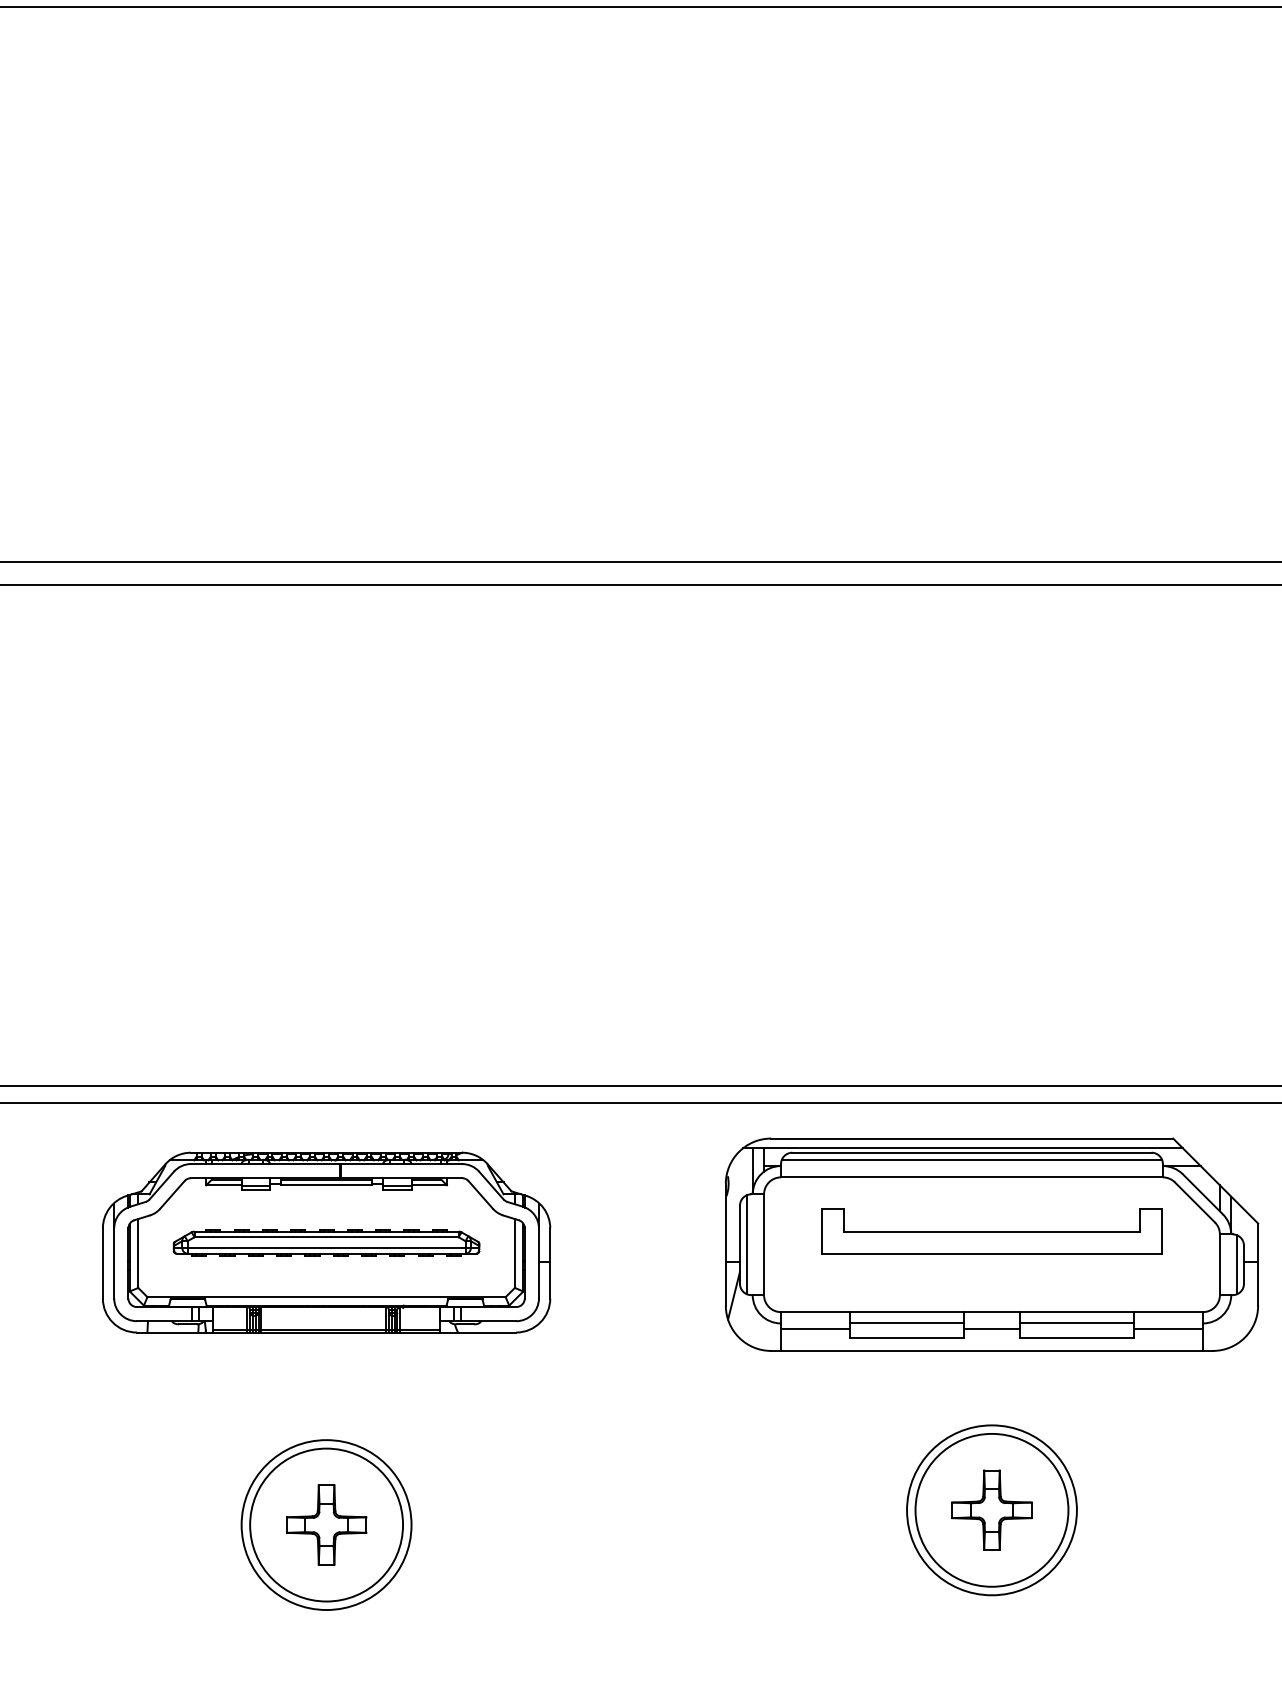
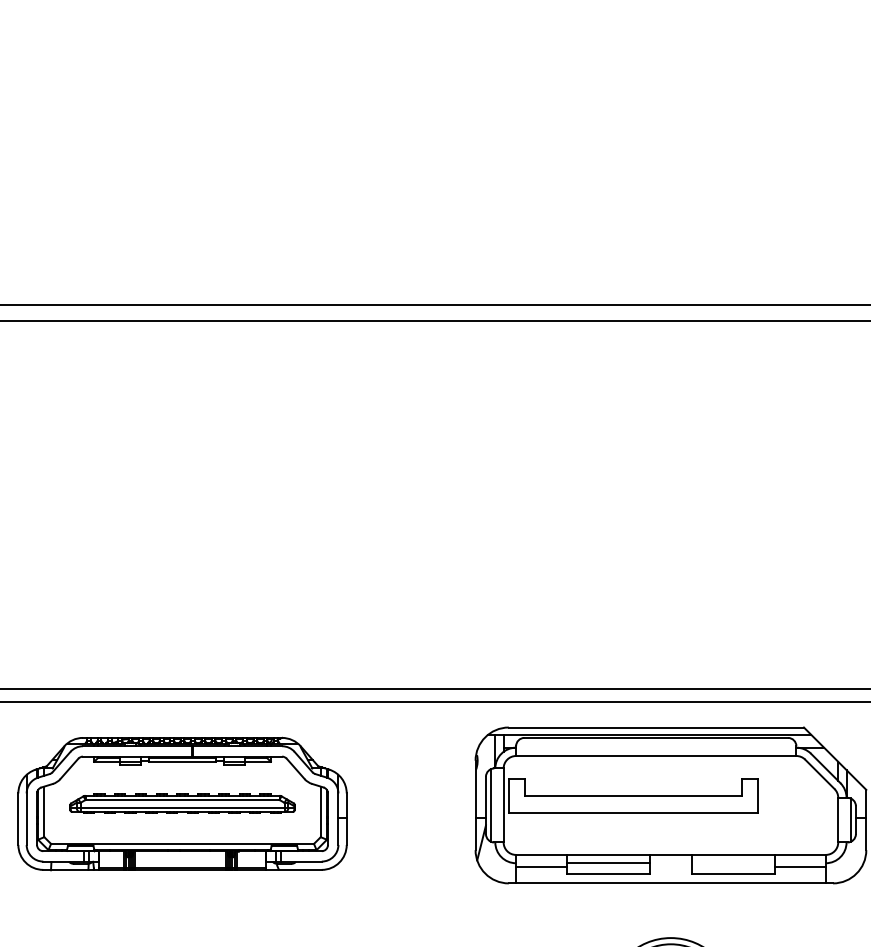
line: (971, 1160) -> (655, 743), removed
part: (991, 1231) -> (633, 795), moved
line: (1076, 1323) -> (732, 863), removed
line: (991, 1329) -> (670, 867), removed

